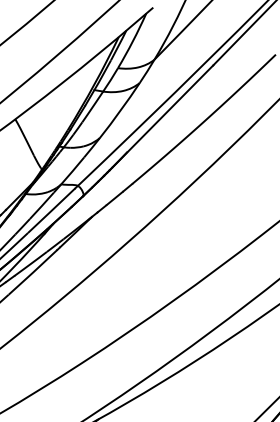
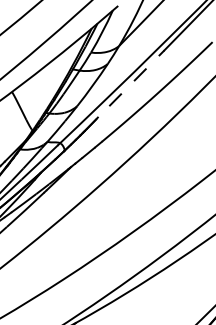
line: (161, 117) -> (124, 90), solid -> dashed

